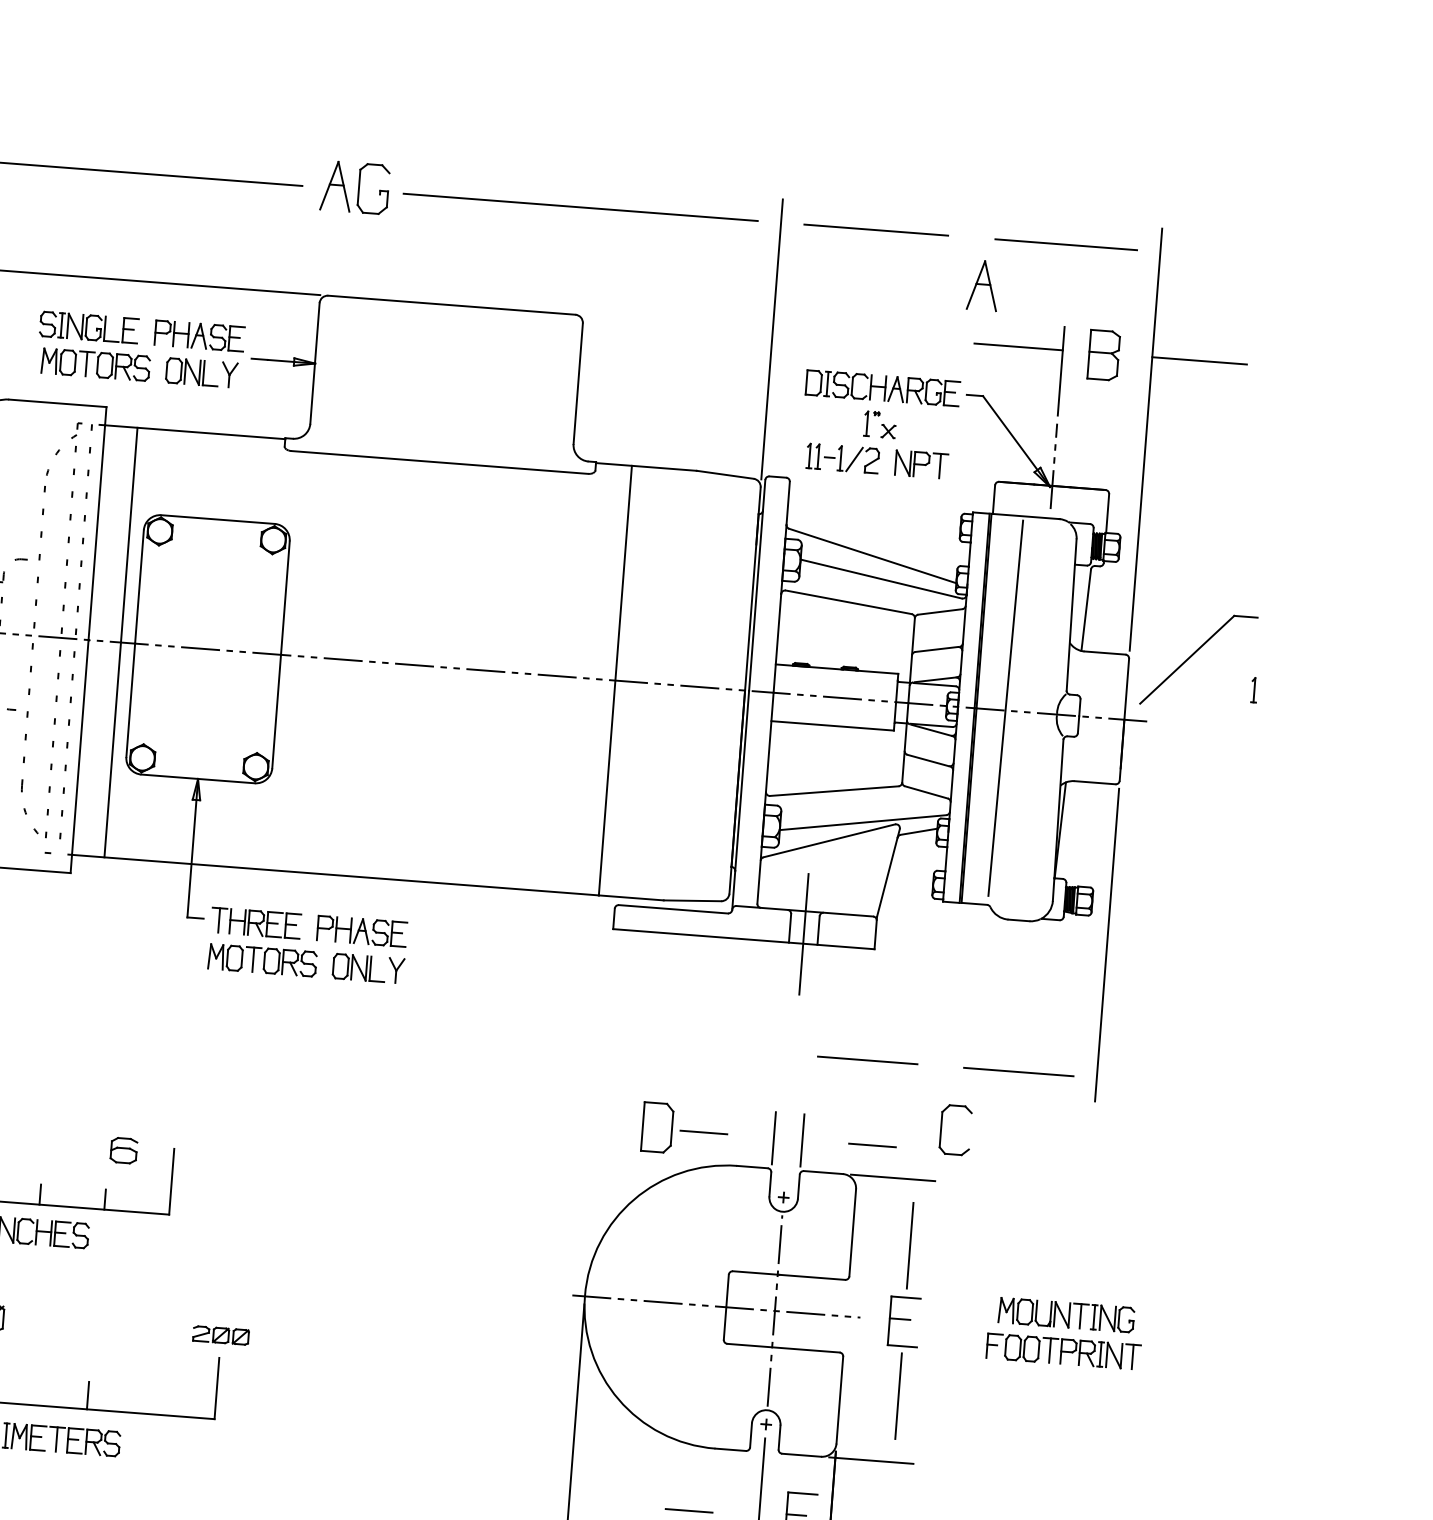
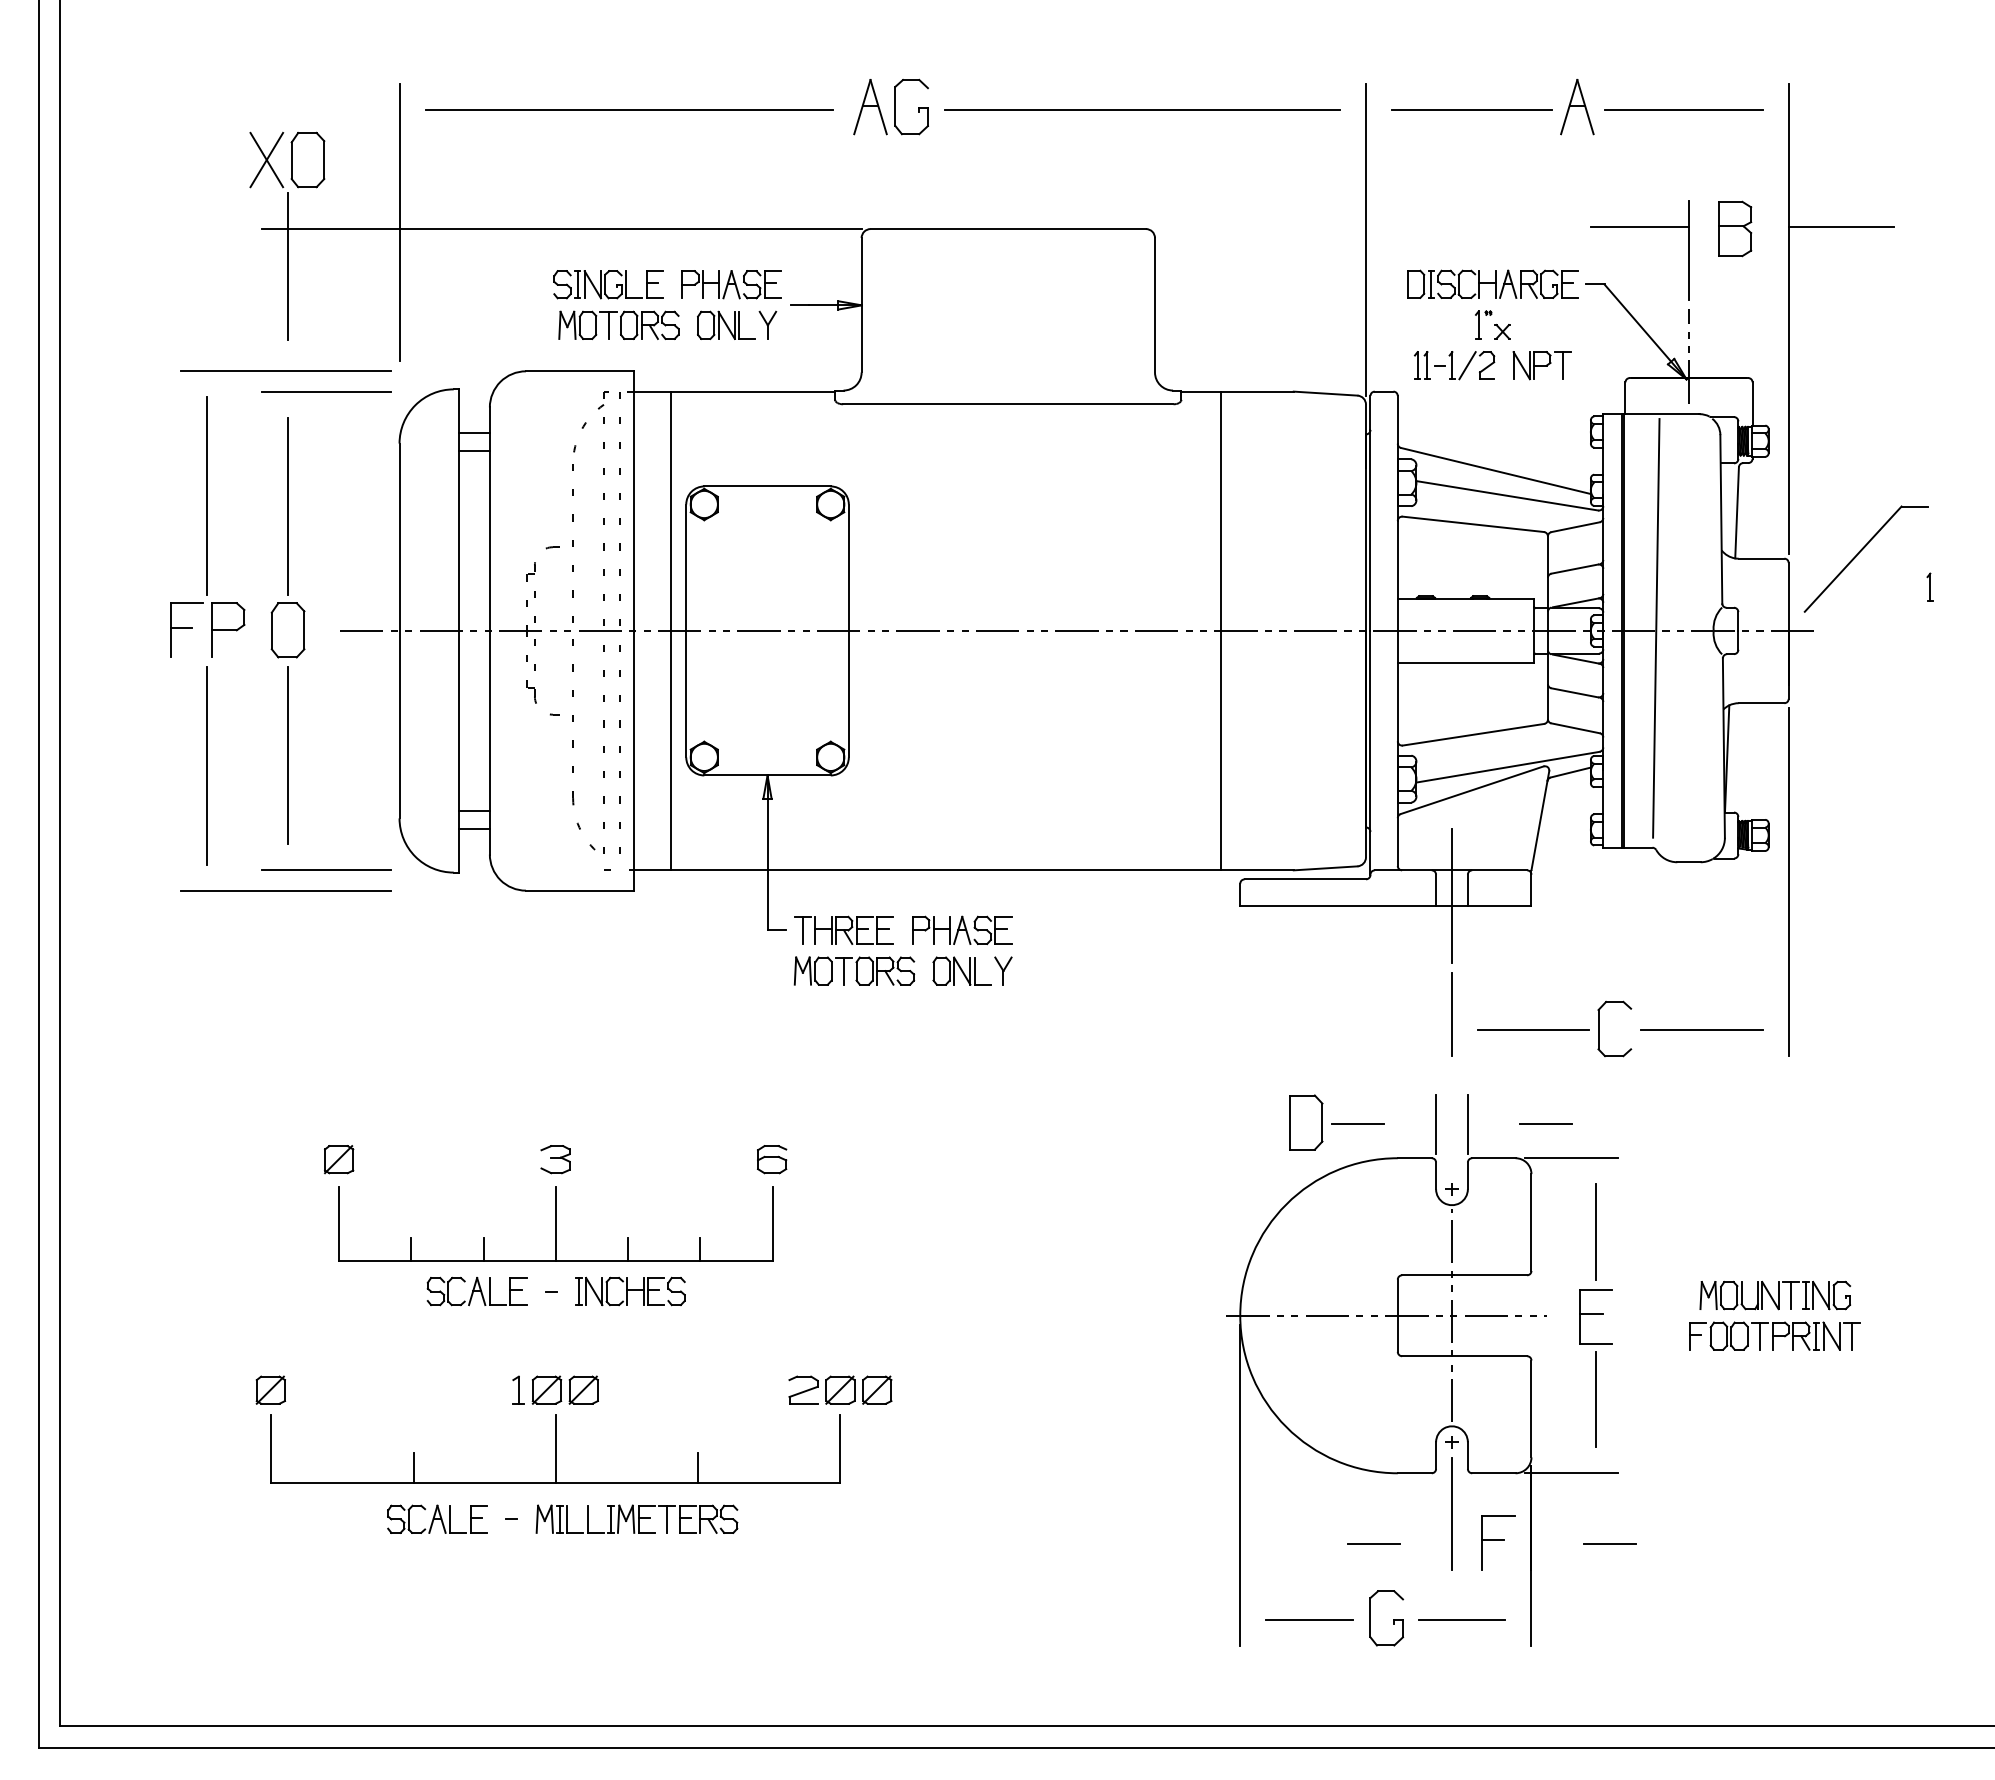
part: (983, 286) -> (1577, 107), moved
line: (795, 1040) -> (1451, 1014), added
part: (942, 1128) -> (1599, 1028), moved
part: (124, 1150) -> (772, 1159), moved
part: (221, 1334) -> (840, 1389), size x1.67

